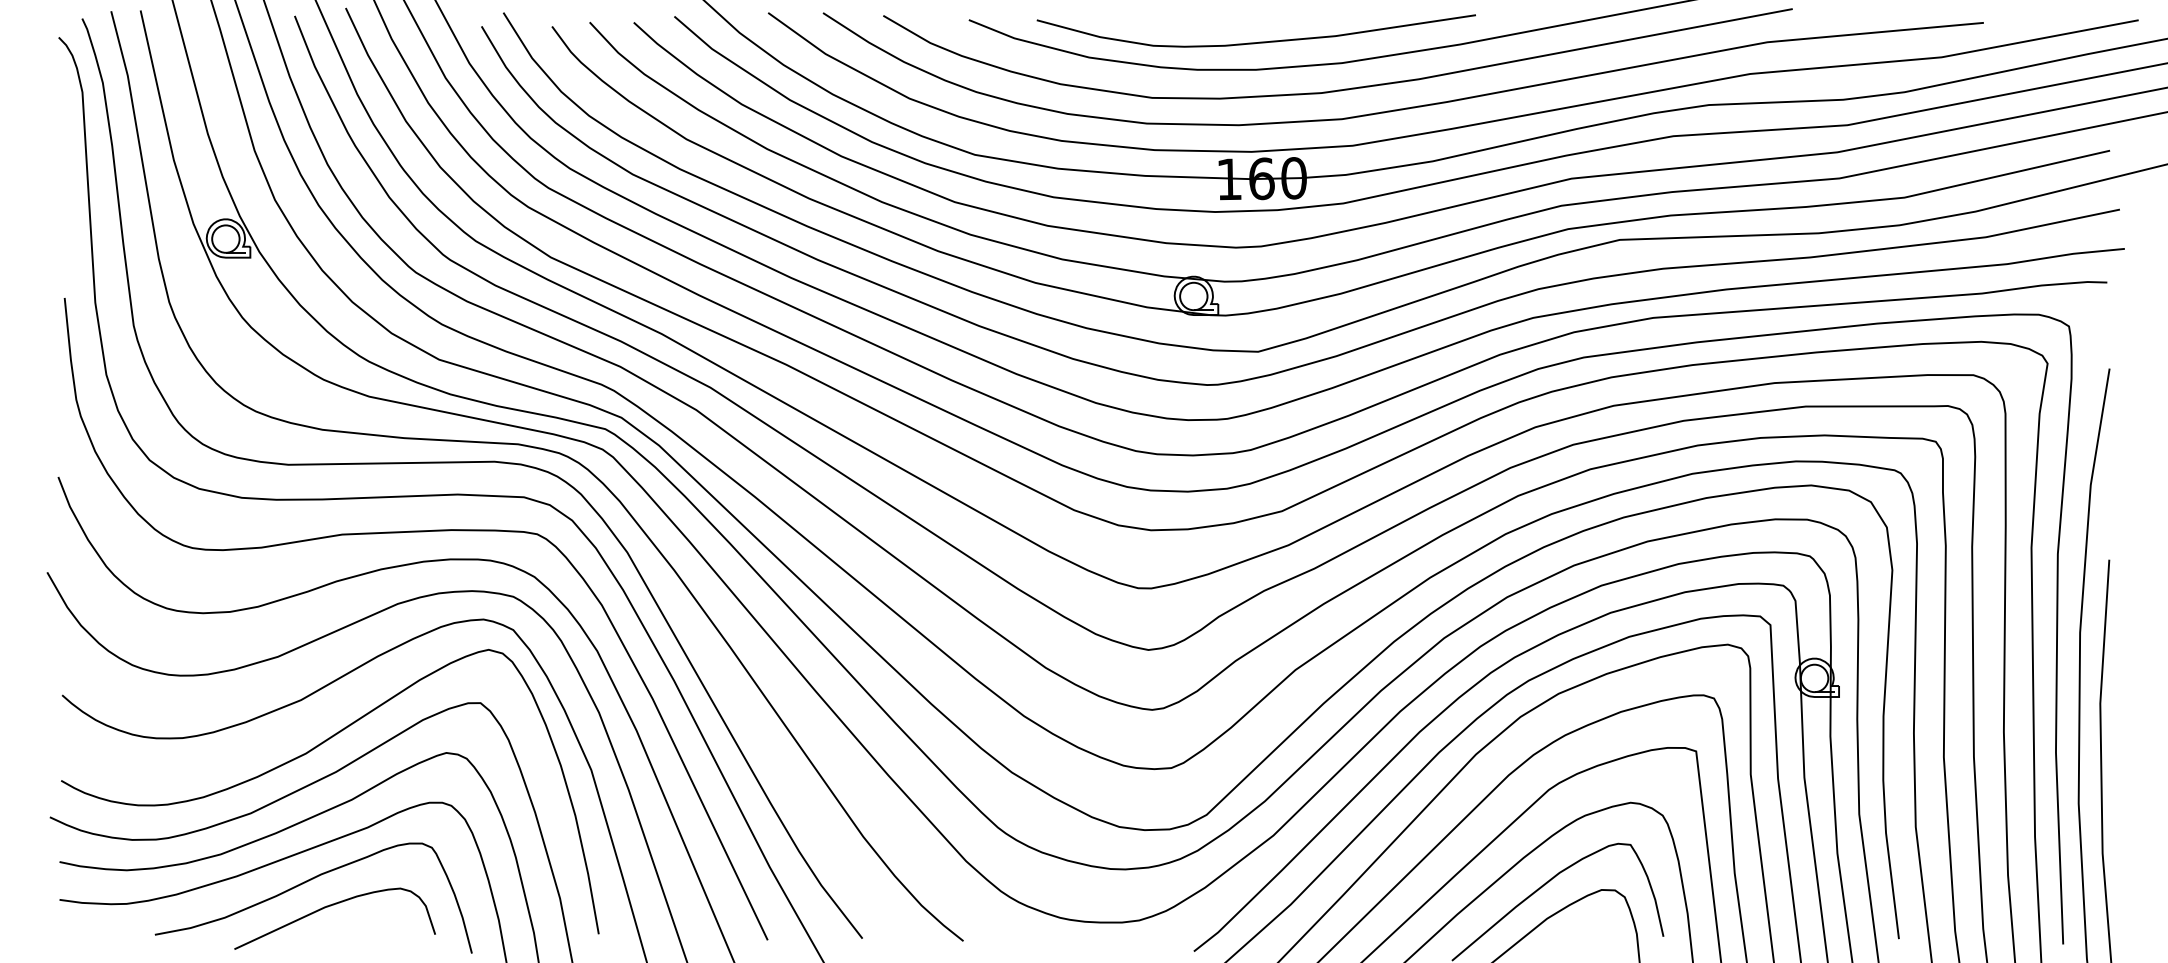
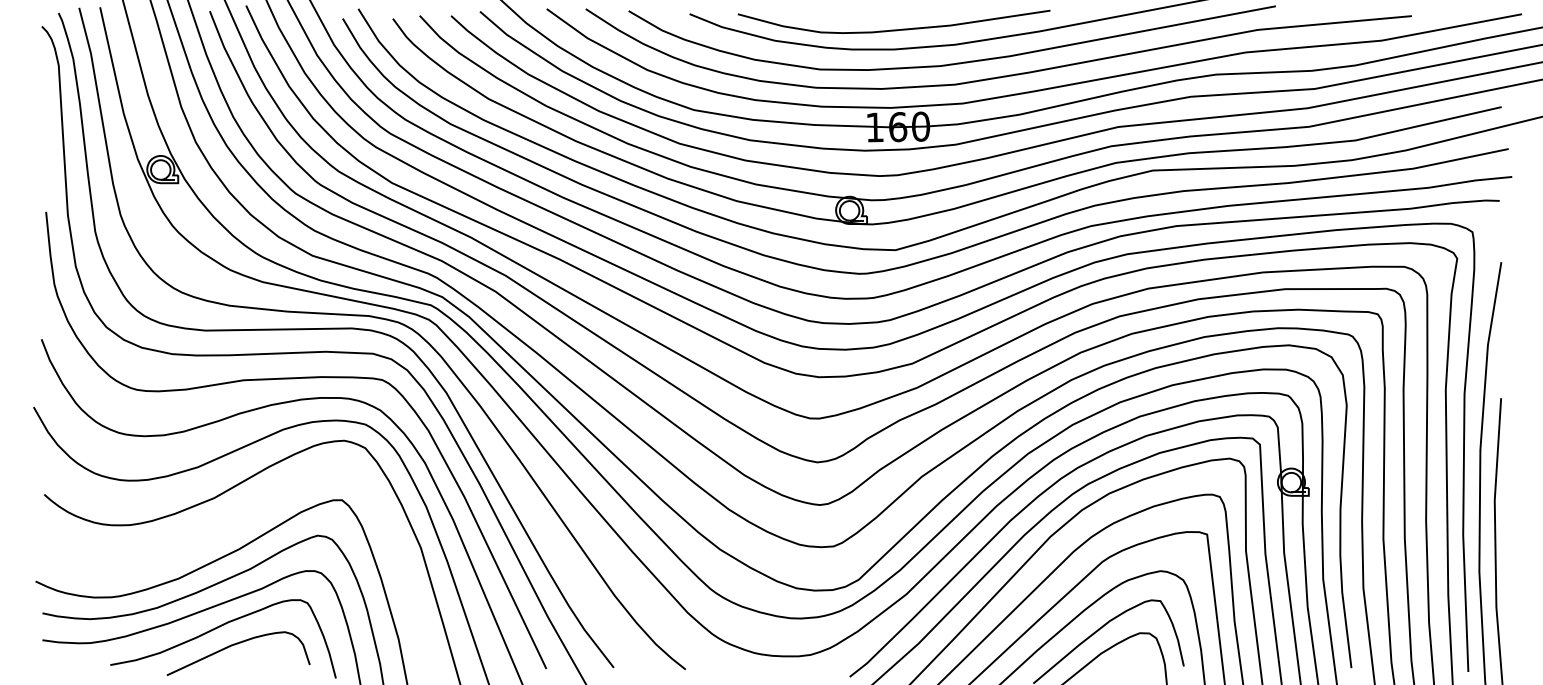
curve: (308, 754) -> (219, 536), removed

